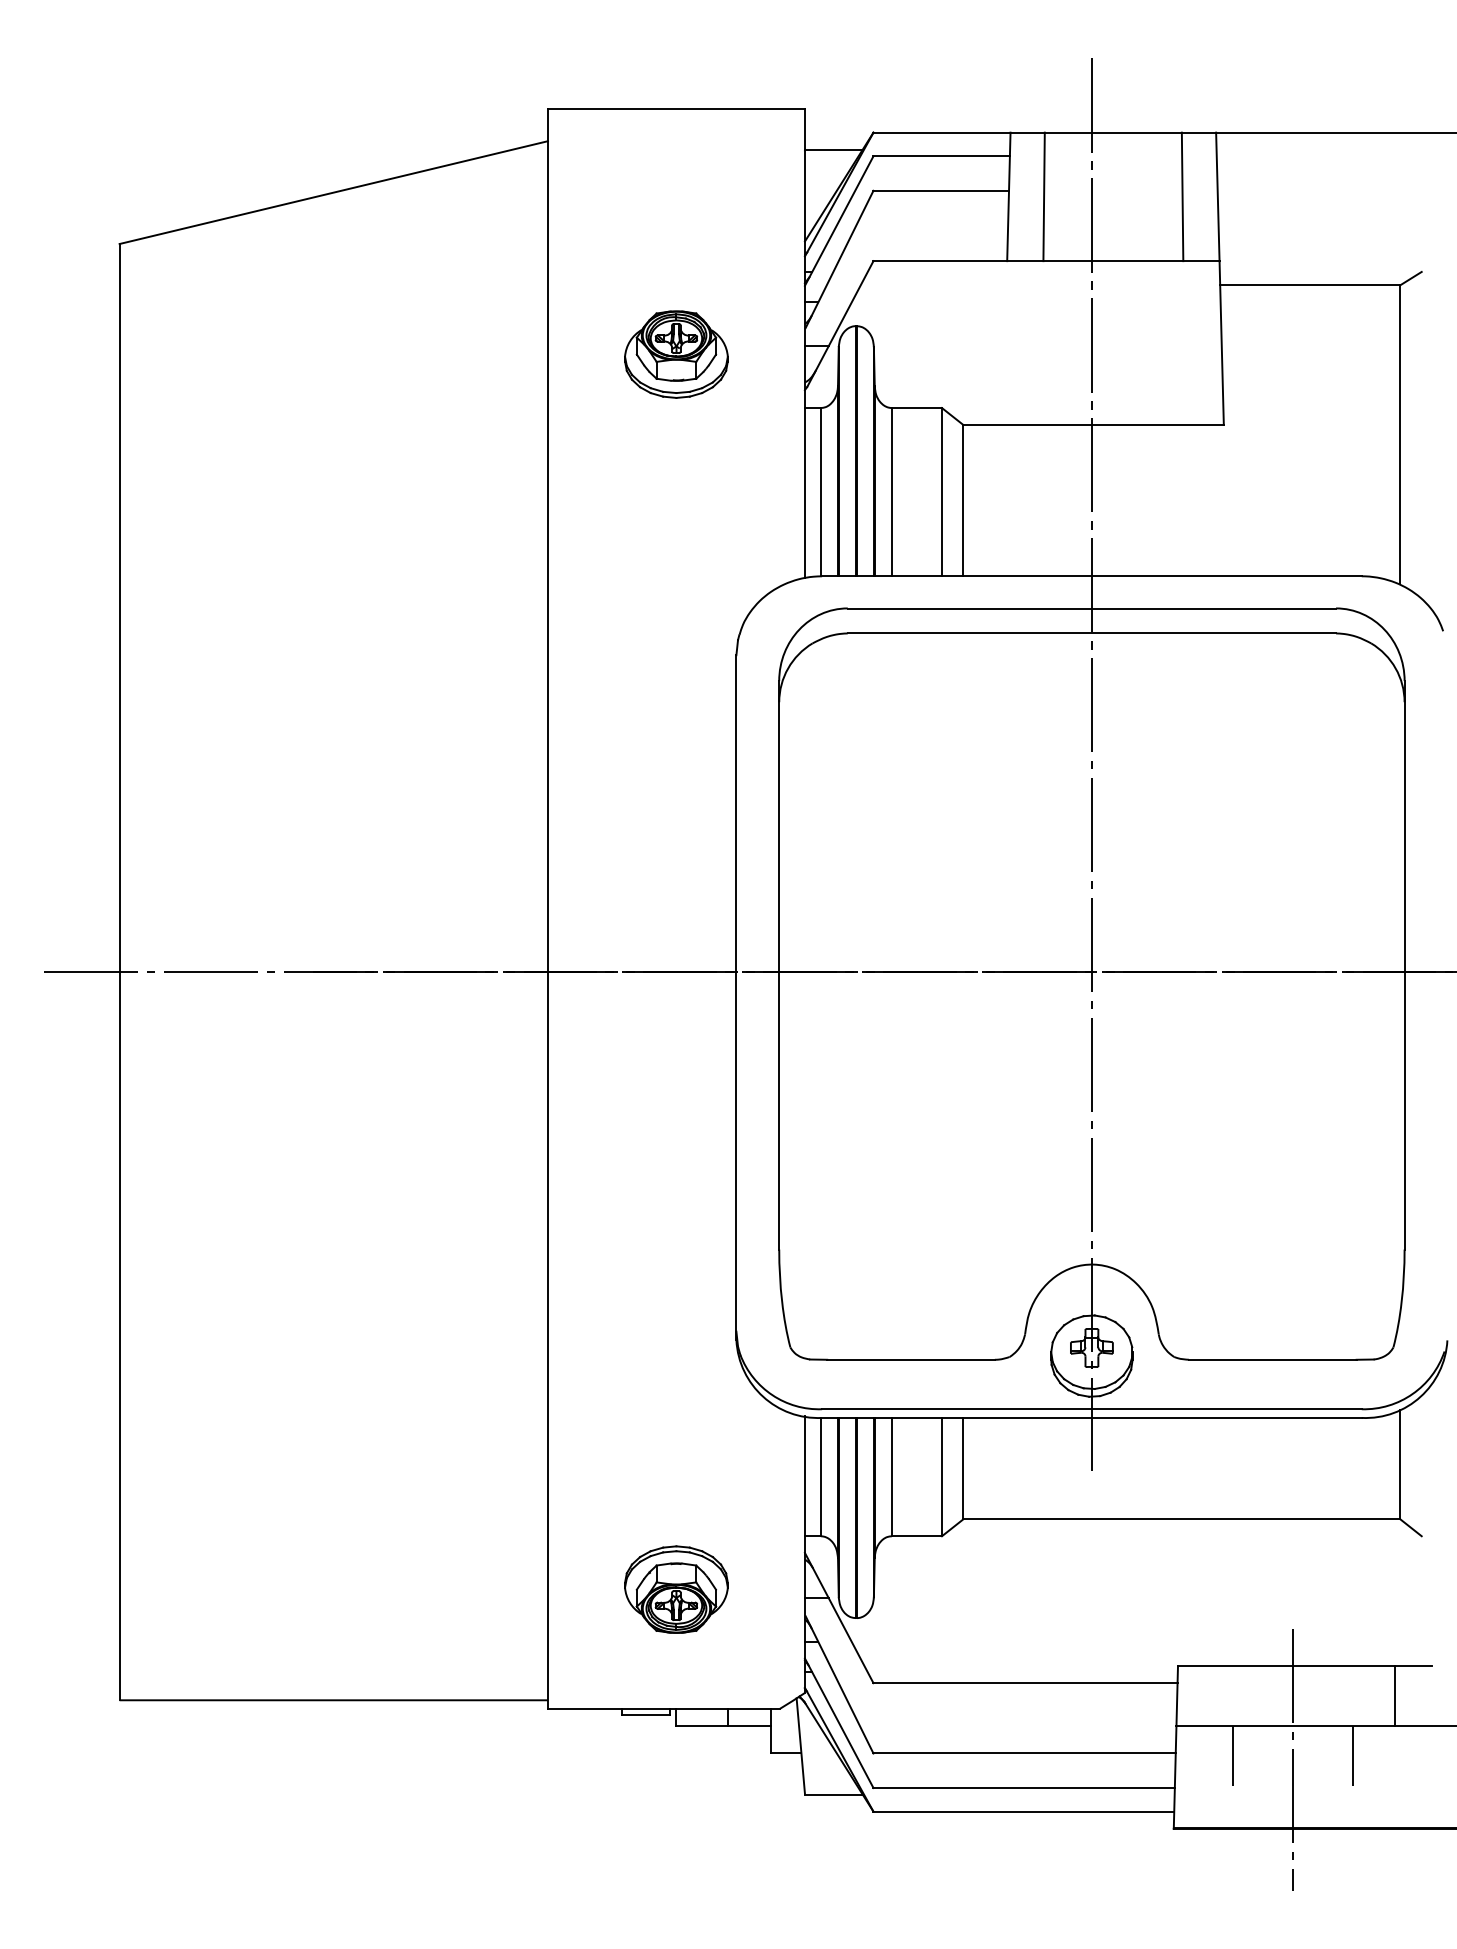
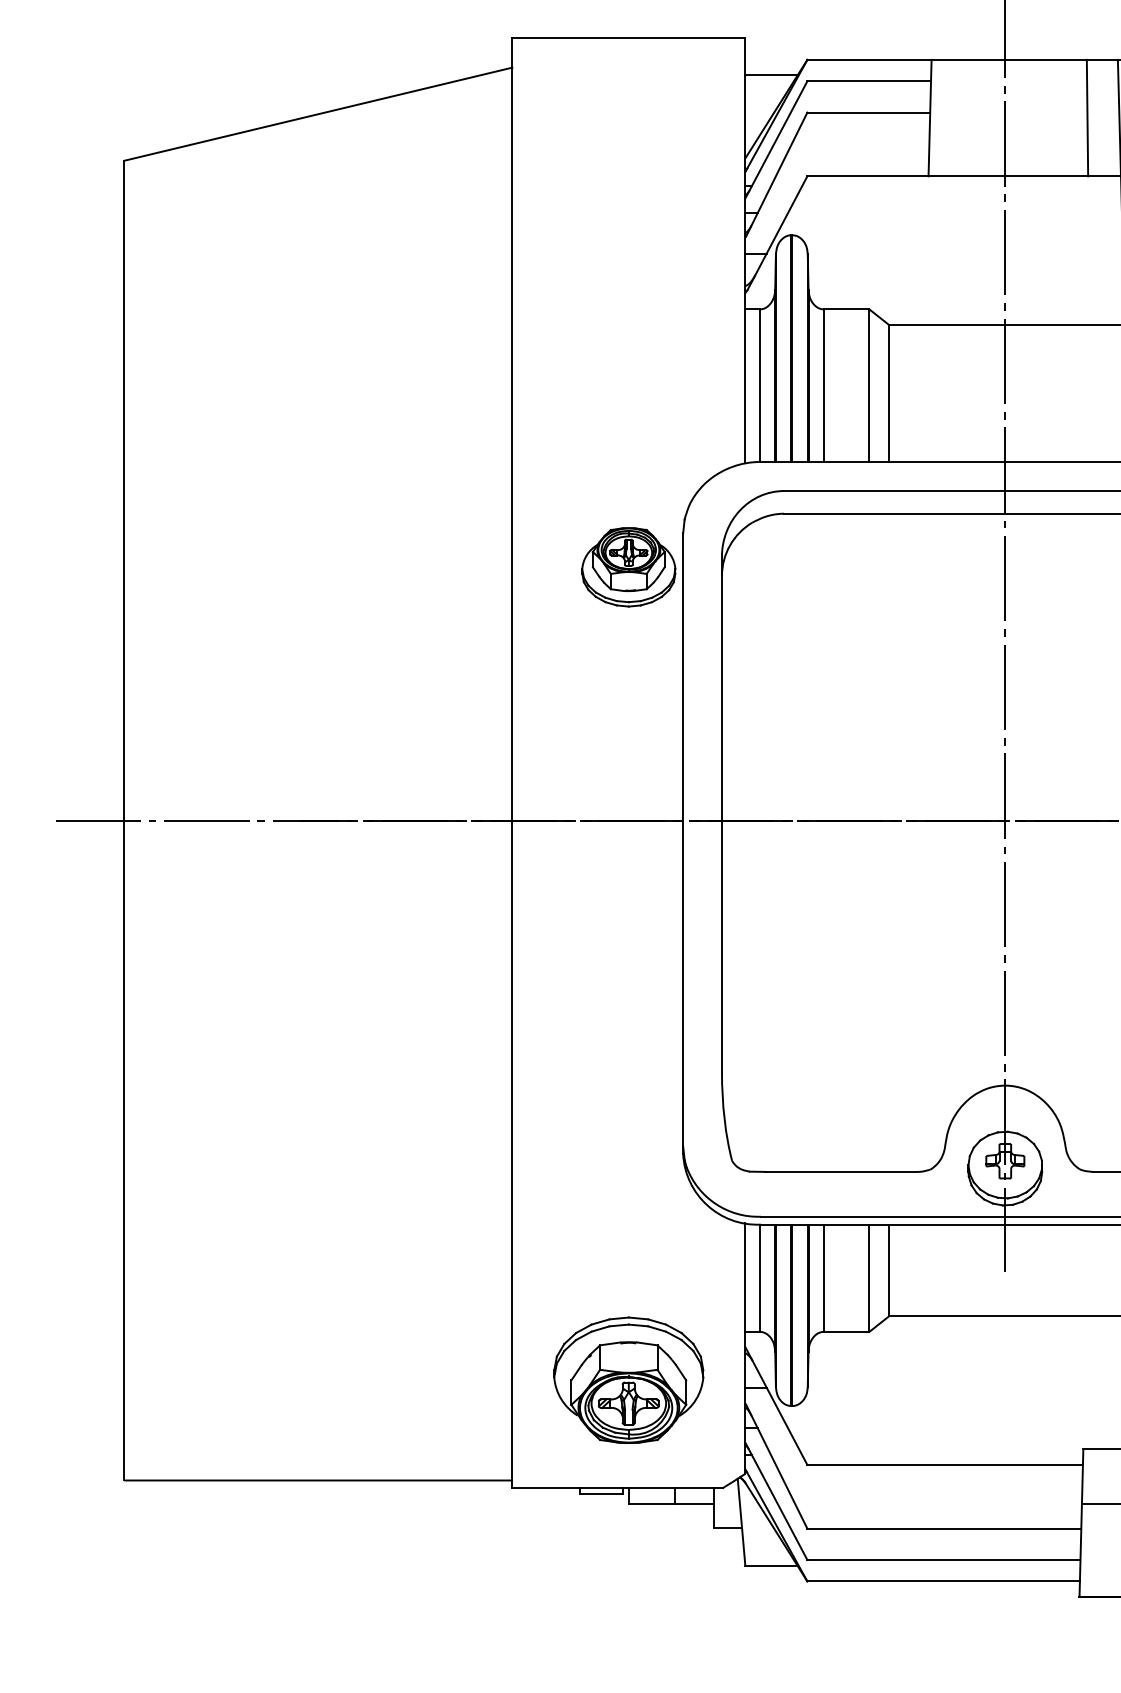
line: (1043, 196) -> (961, 117), removed
part: (676, 354) -> (628, 567), moved
part: (676, 1589) -> (628, 1380), size x1.6

